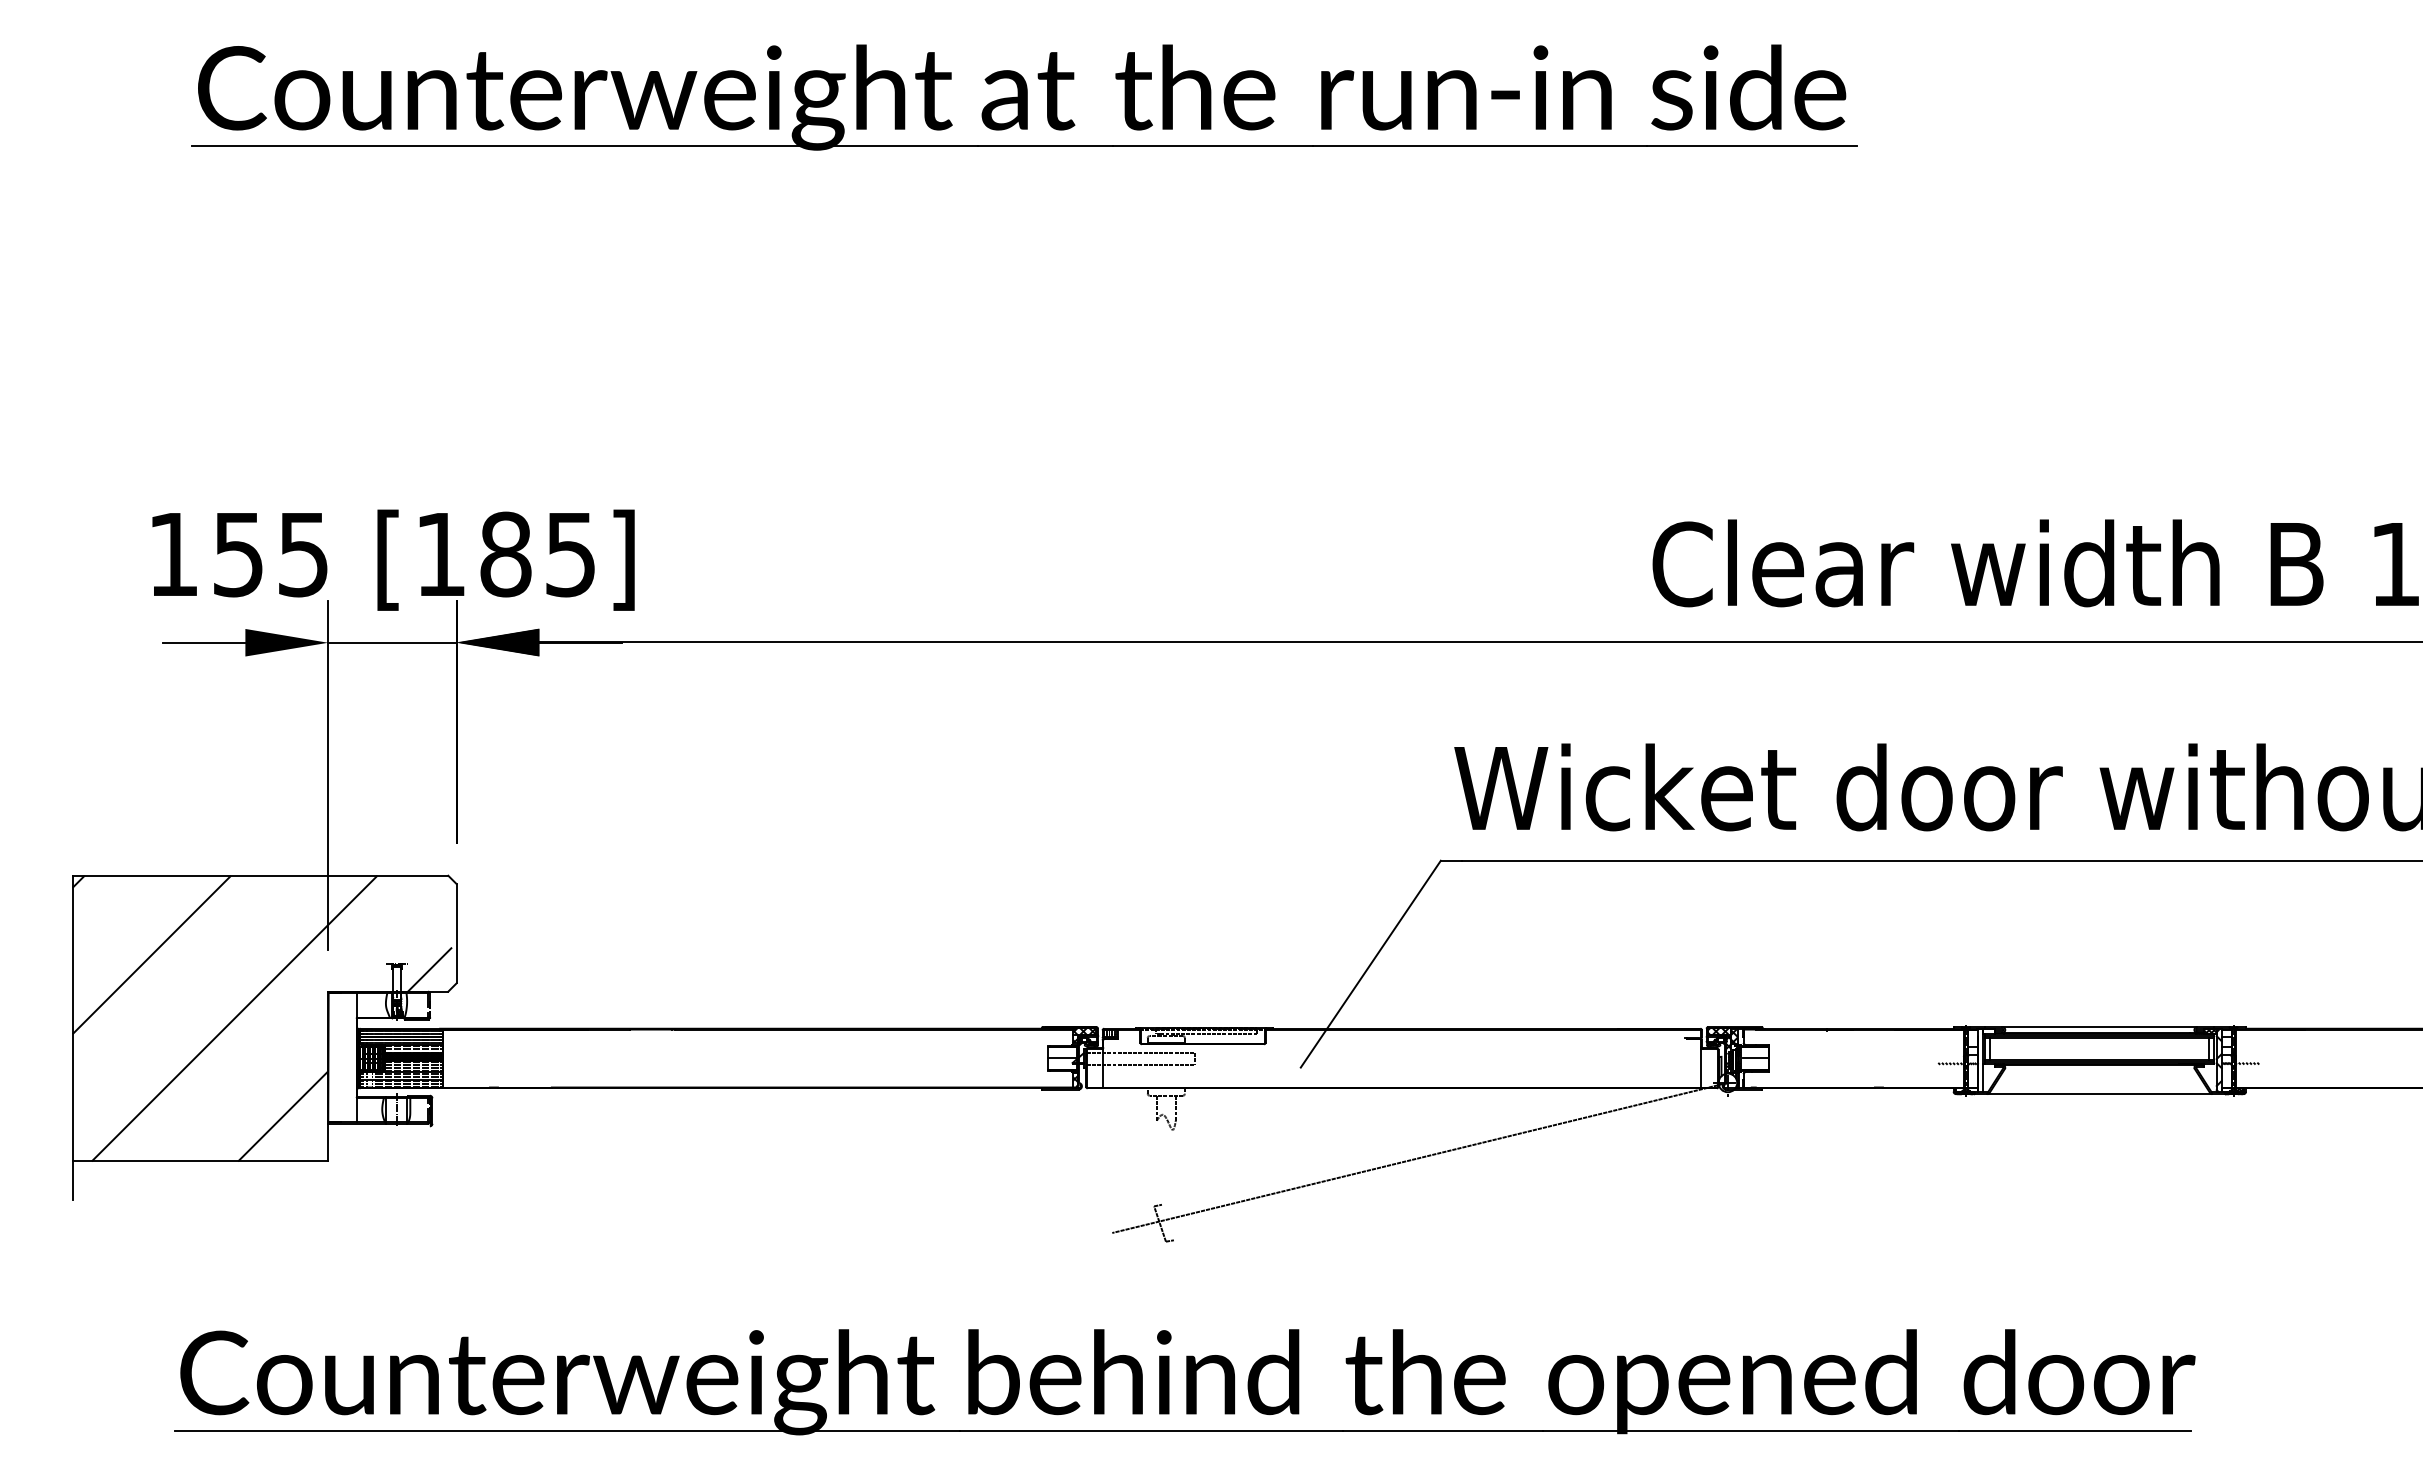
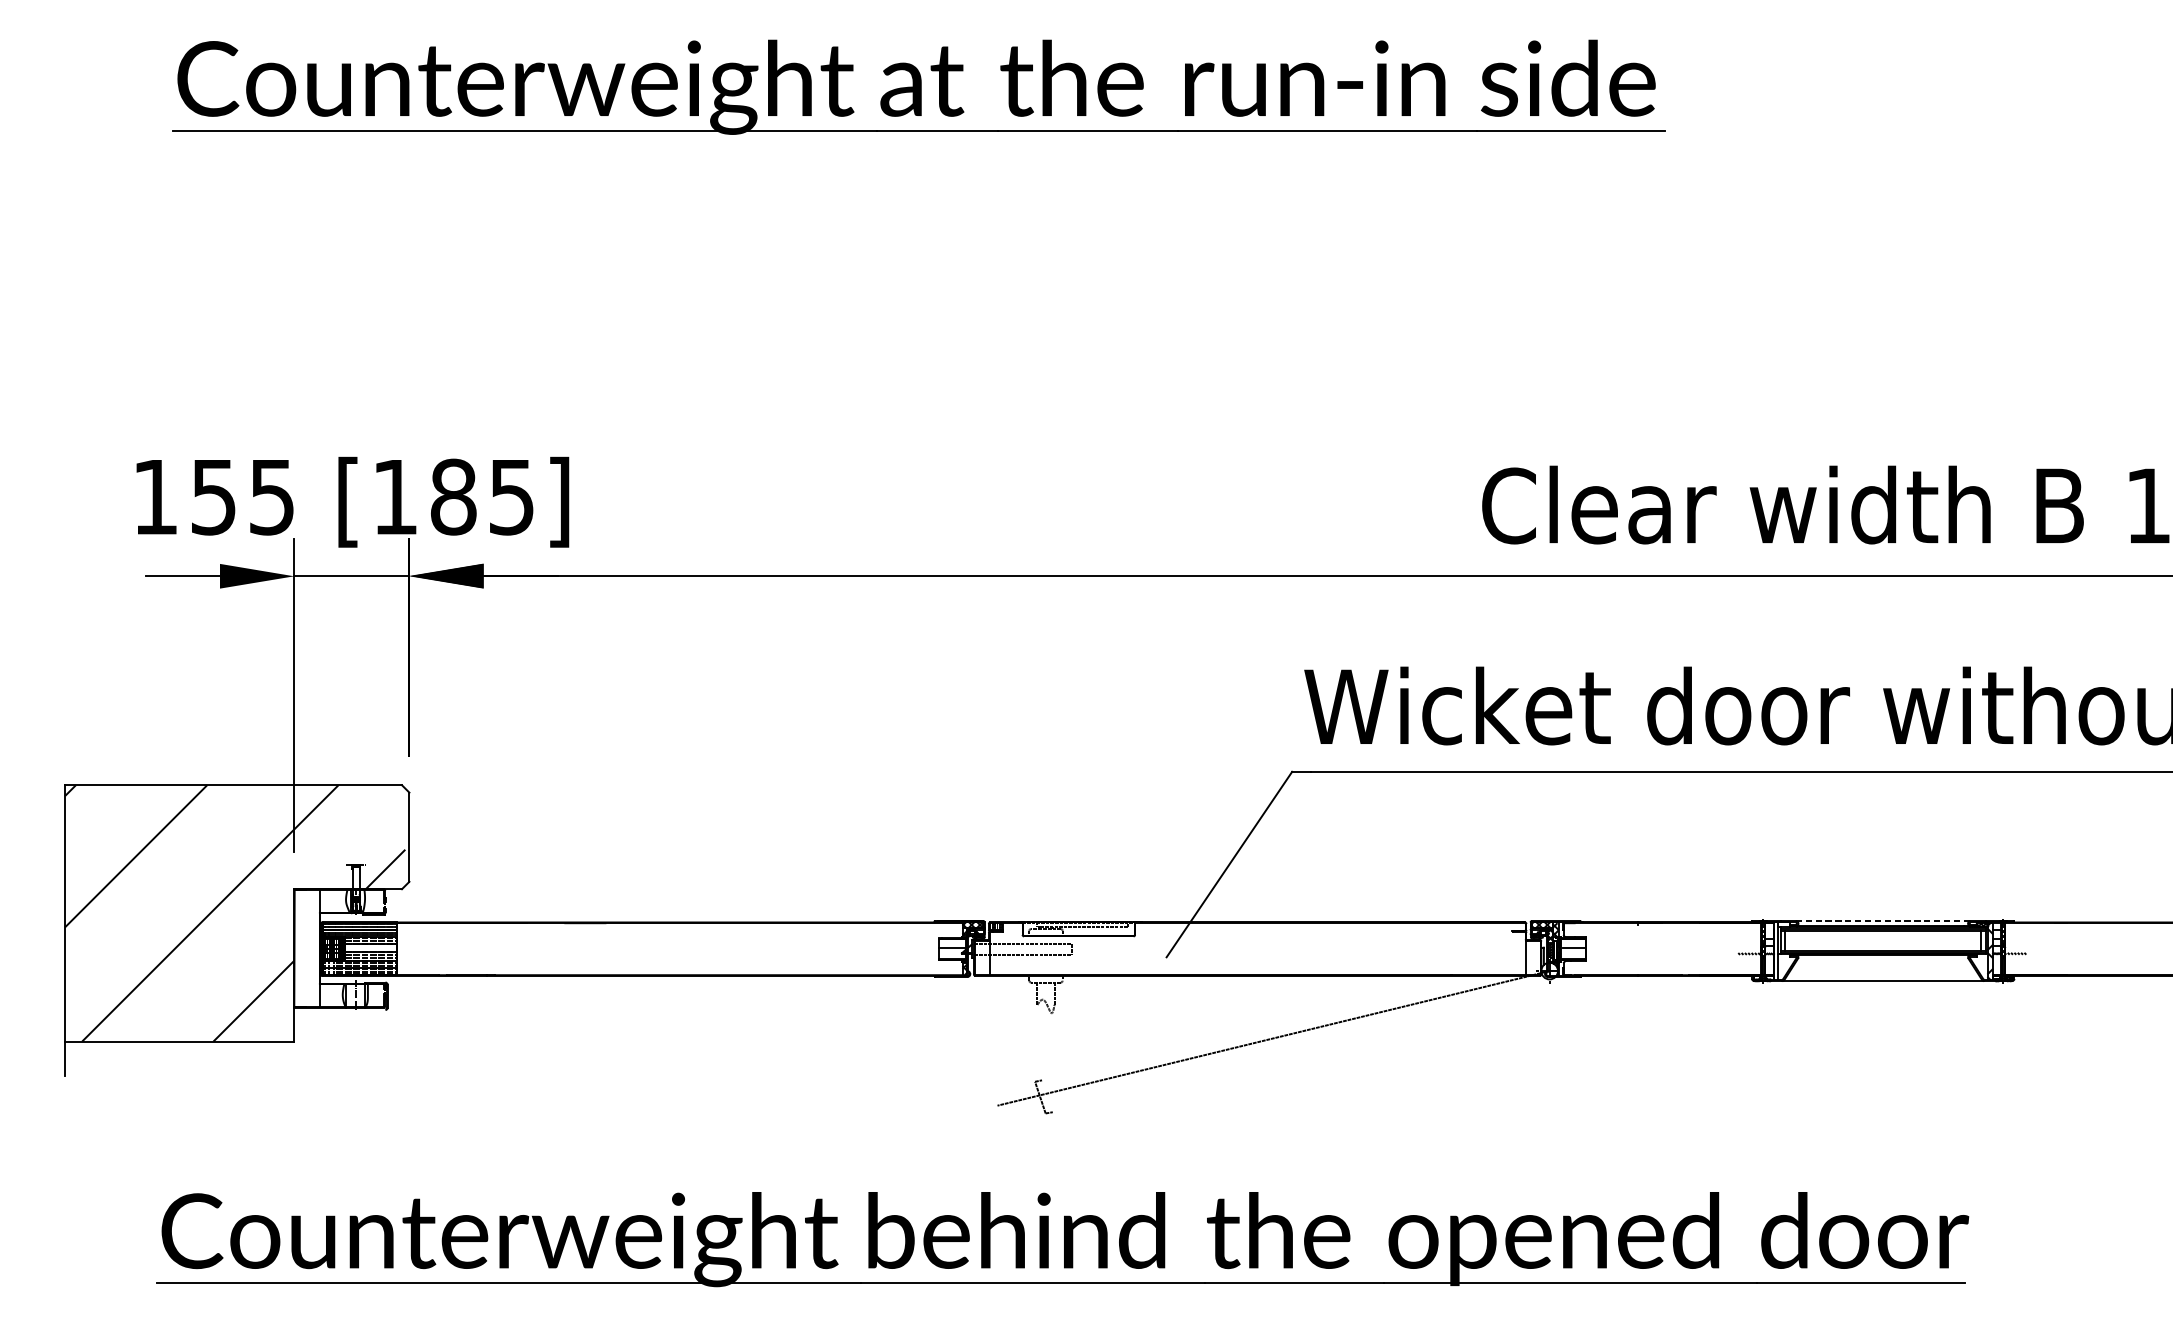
line: (2100, 1027) -> (1883, 921), solid -> dashed
hatch: (413, 1057) -> (370, 948), removed

